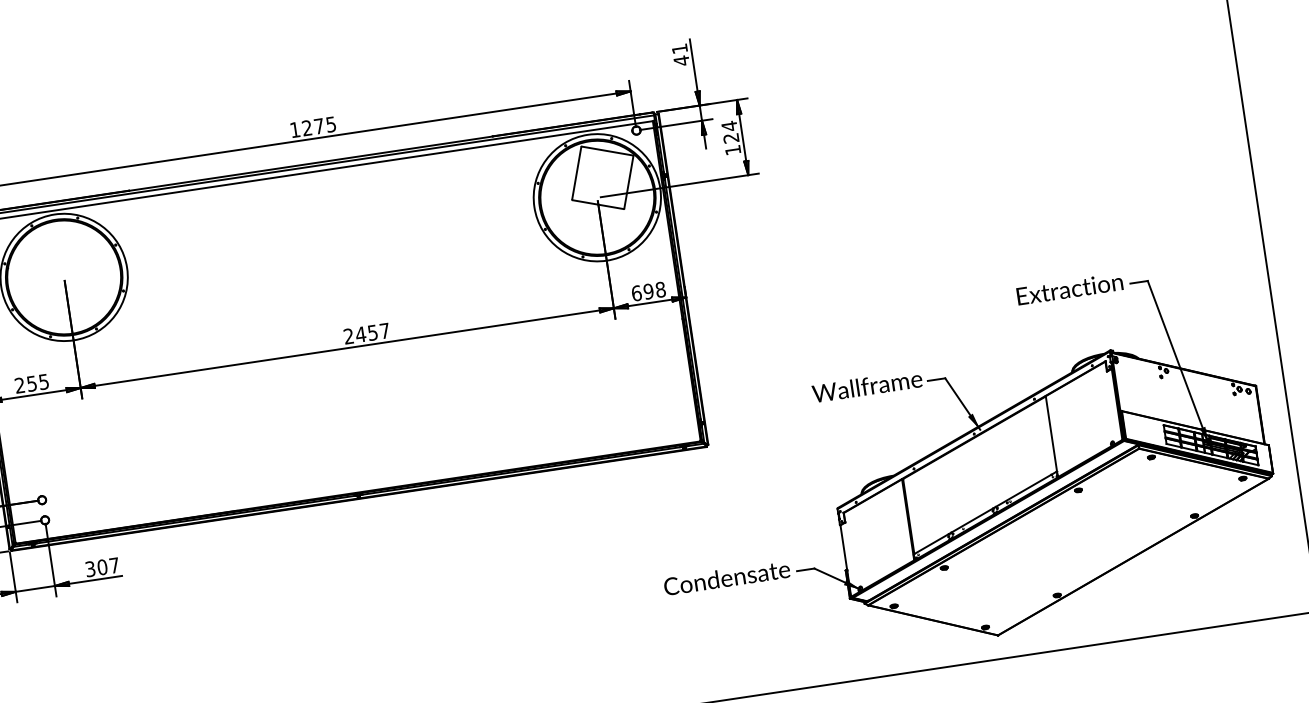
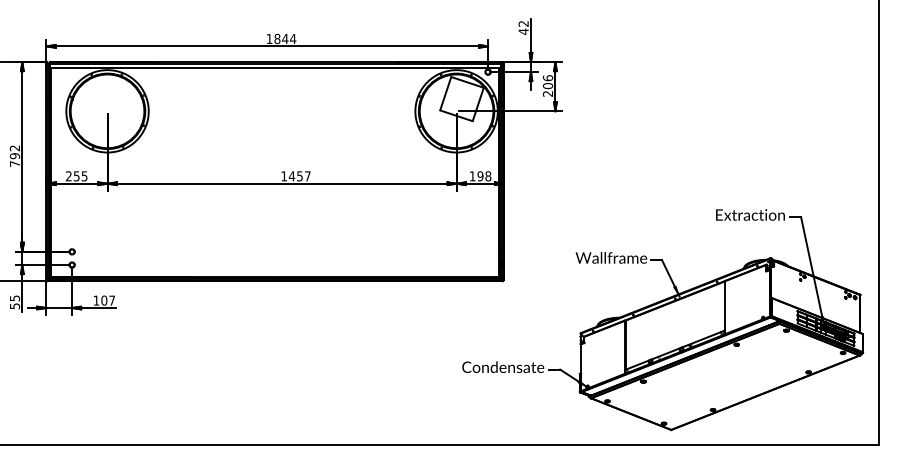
text: (679, 48) -> (523, 23), 41 -> 42
text: (319, 127) -> (285, 39), 1275 -> 1844
text: (731, 137) -> (548, 85), 124 -> 206
text: (636, 293) -> (472, 176), 698 -> 198
text: (347, 336) -> (283, 176), 2457 -> 1457
text: (90, 568) -> (96, 300), 307 -> 107

